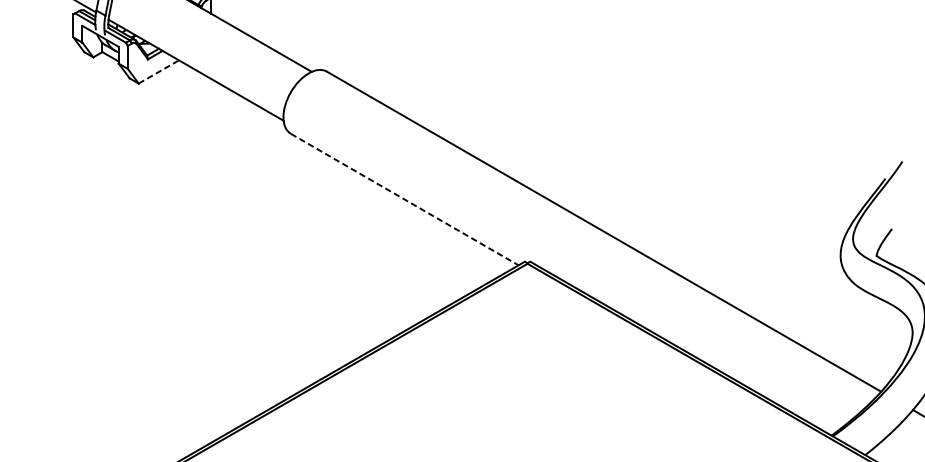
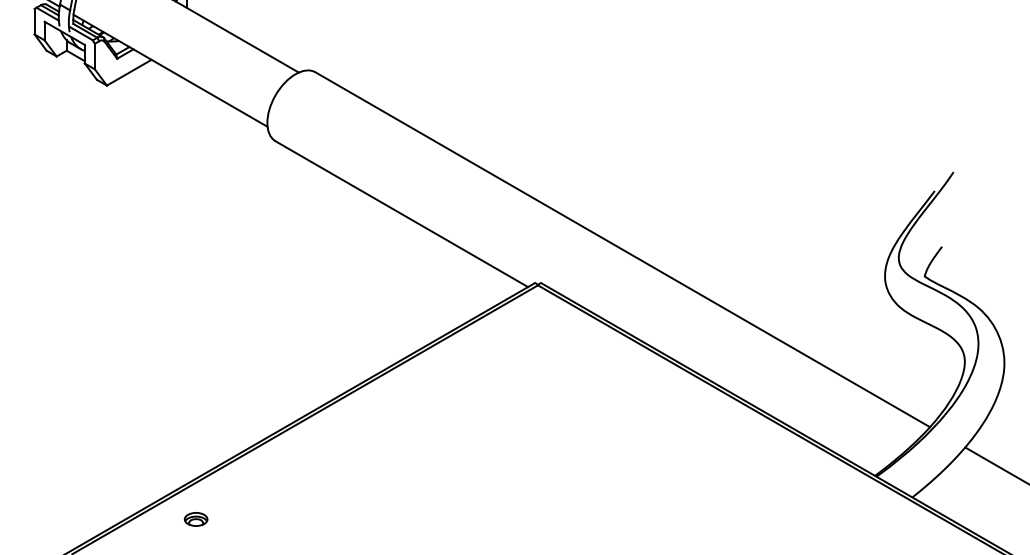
line: (159, 71) -> (129, 72), dashed -> solid
line: (404, 199) -> (401, 214), dashed -> solid

